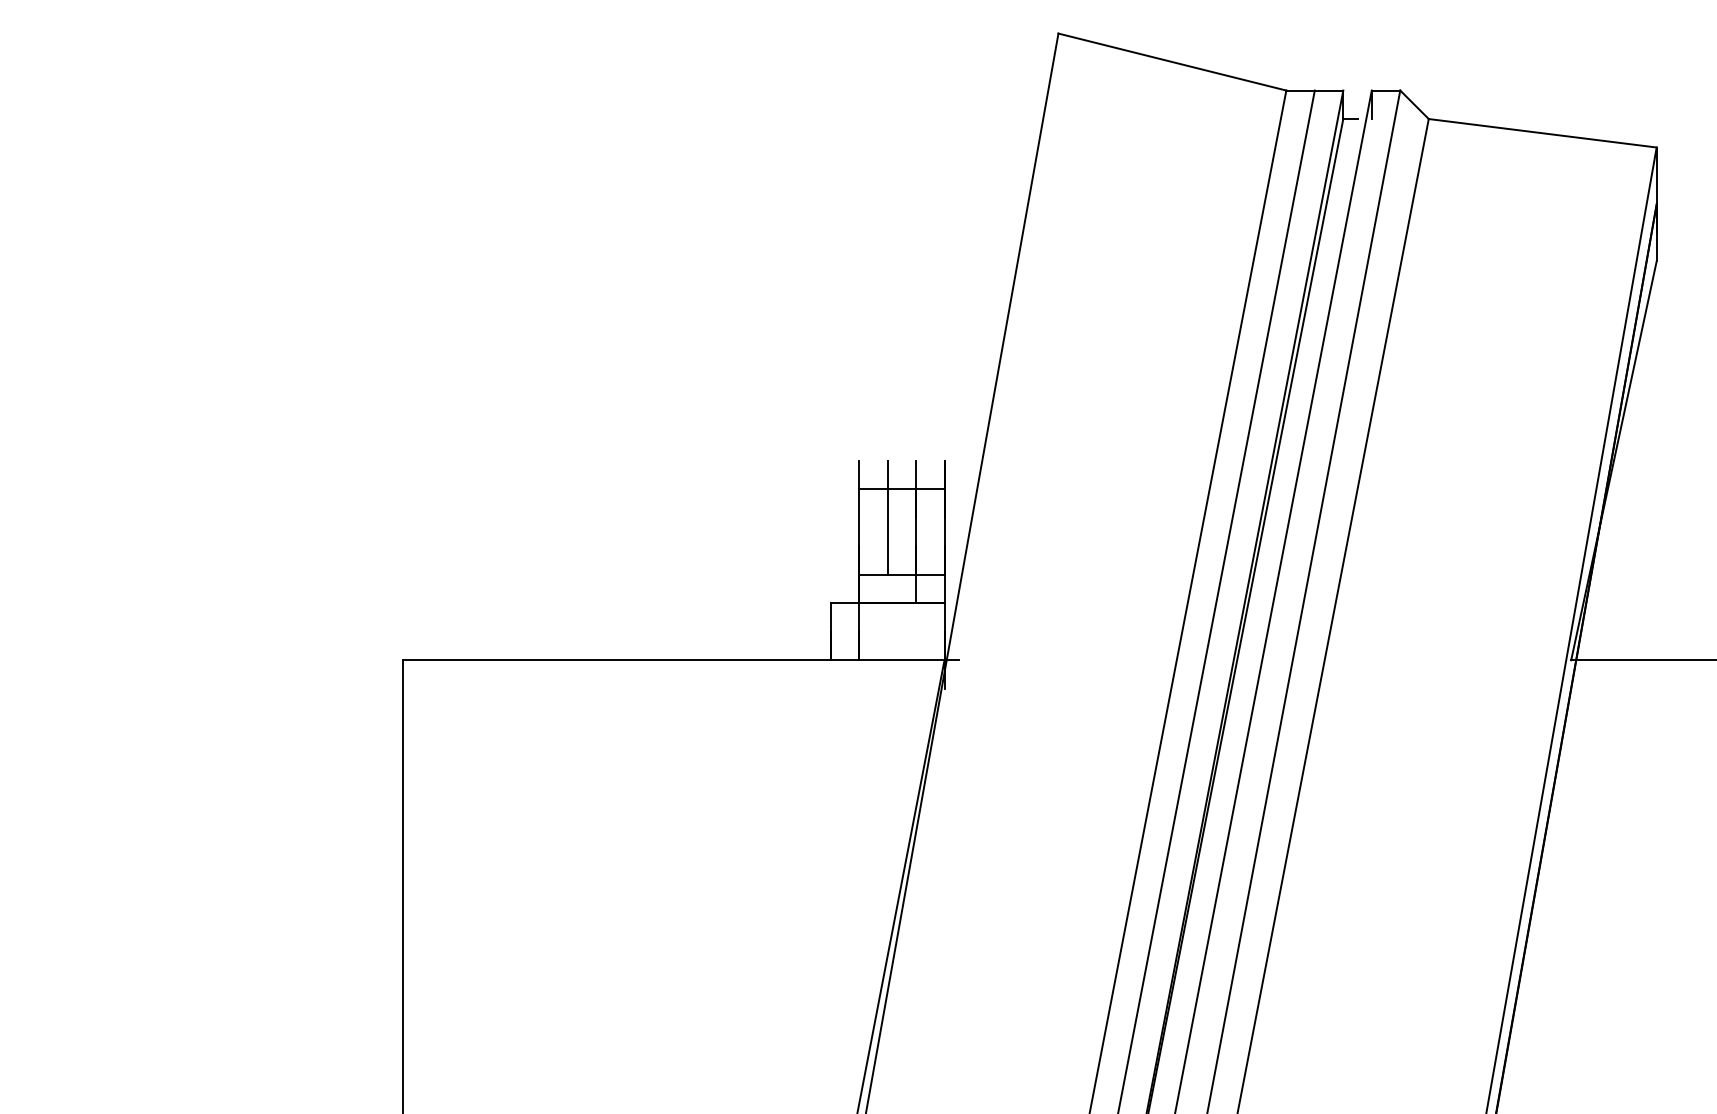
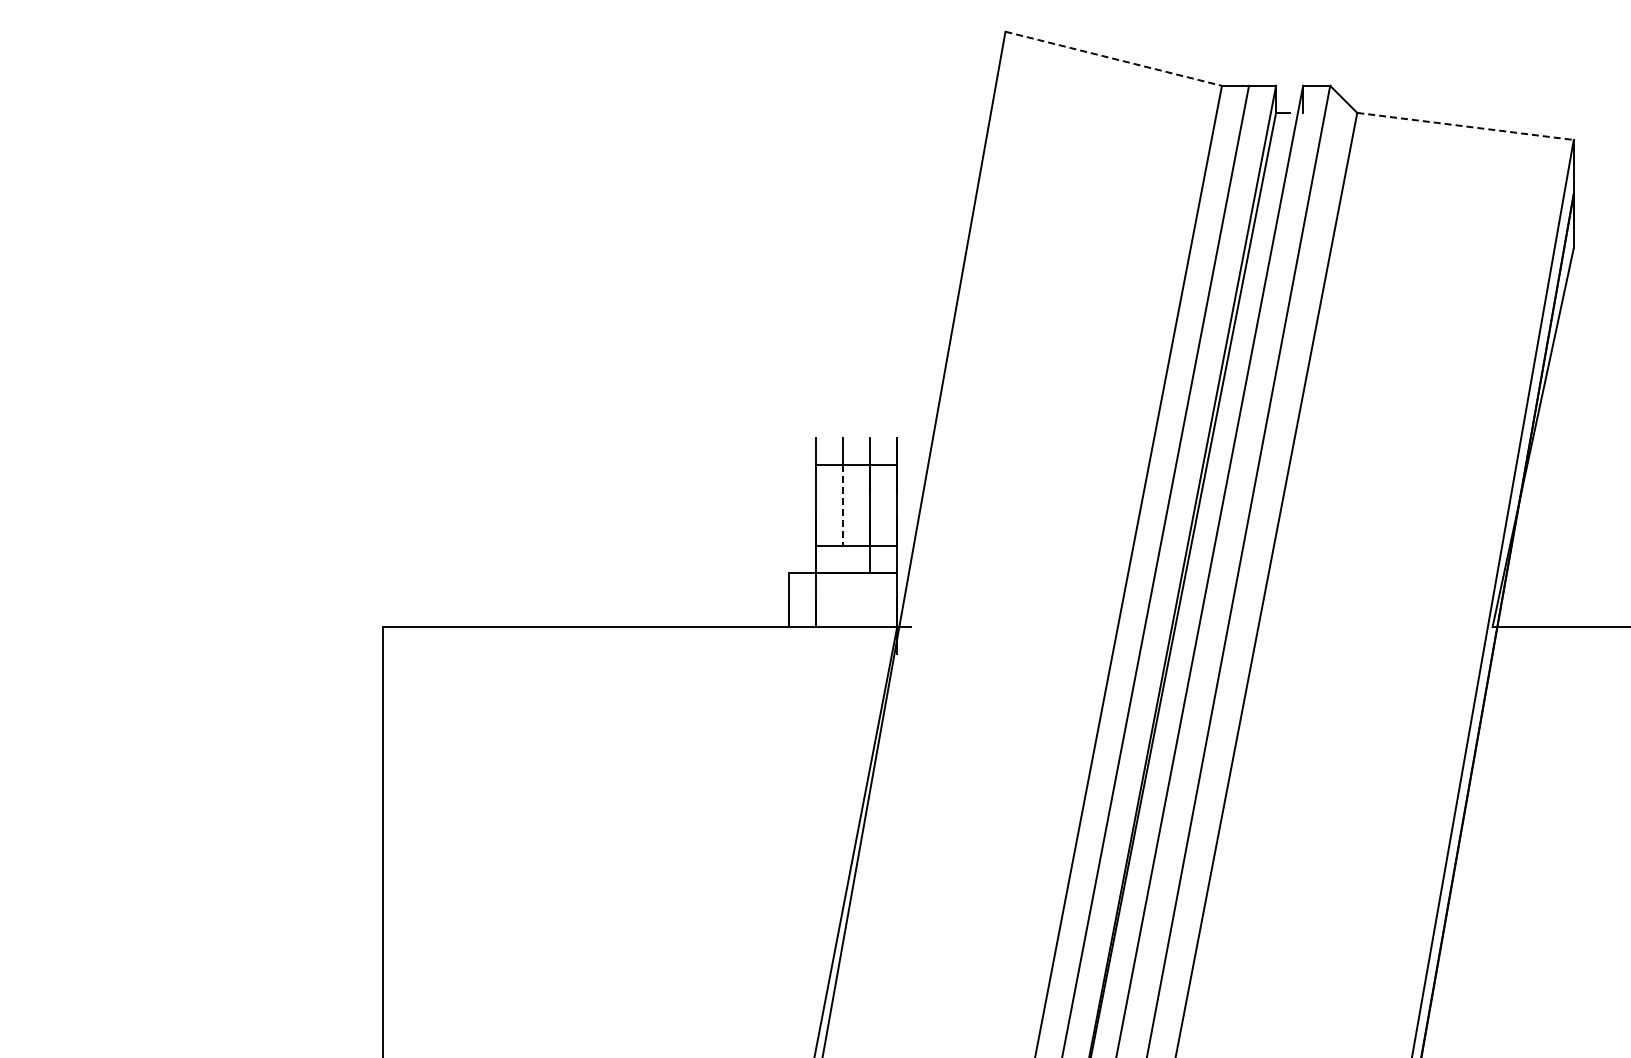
line: (1172, 61) -> (1113, 58), solid -> dashed
line: (1543, 133) -> (1466, 126), solid -> dashed
line: (887, 532) -> (843, 505), solid -> dashed

